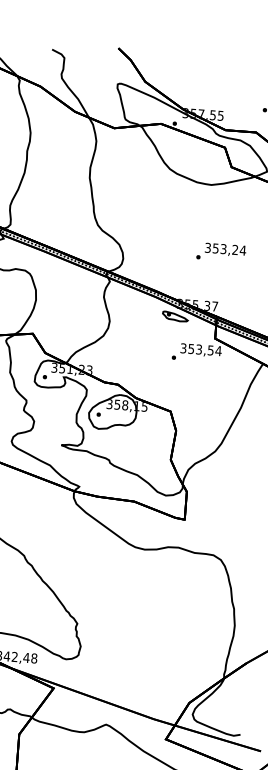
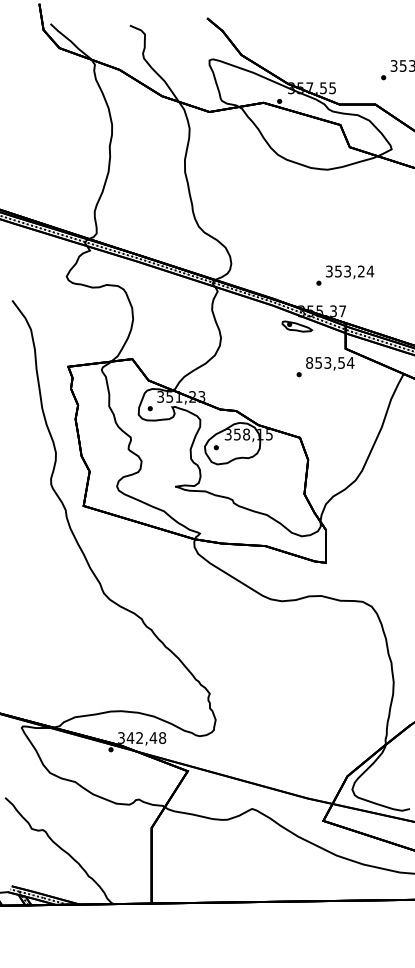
text: (221, 252) -> (345, 275), moved
text: (183, 348) -> (309, 362), 353,54 -> 853,54

